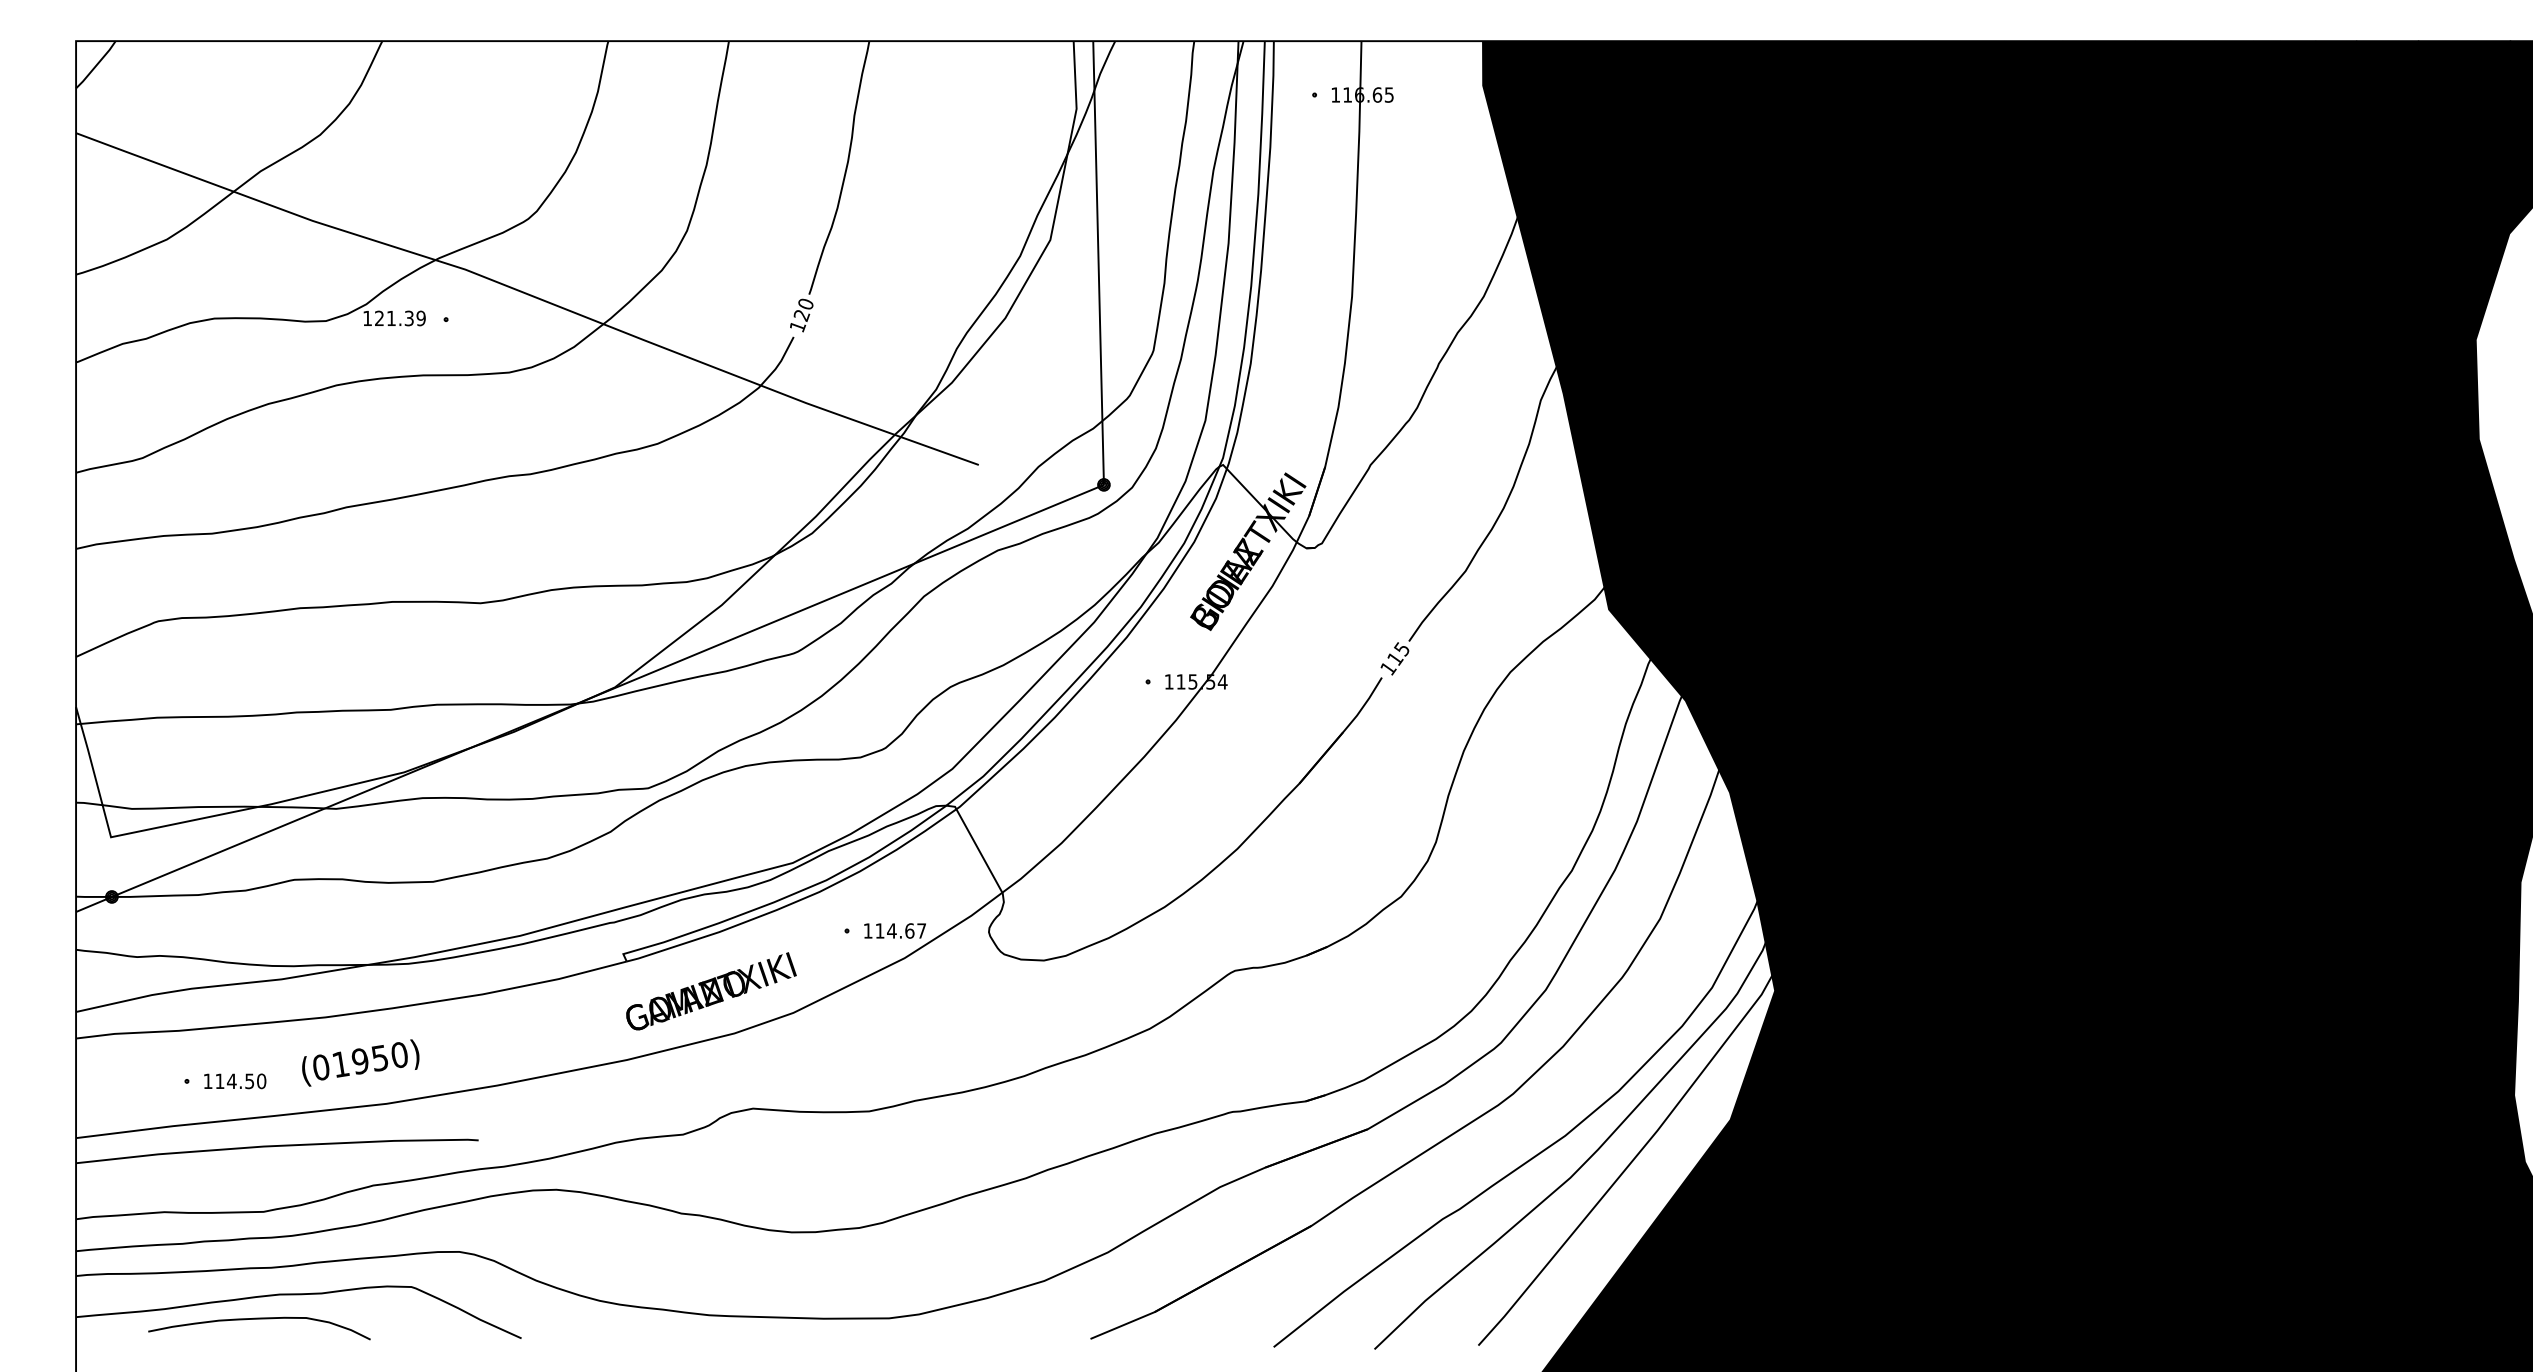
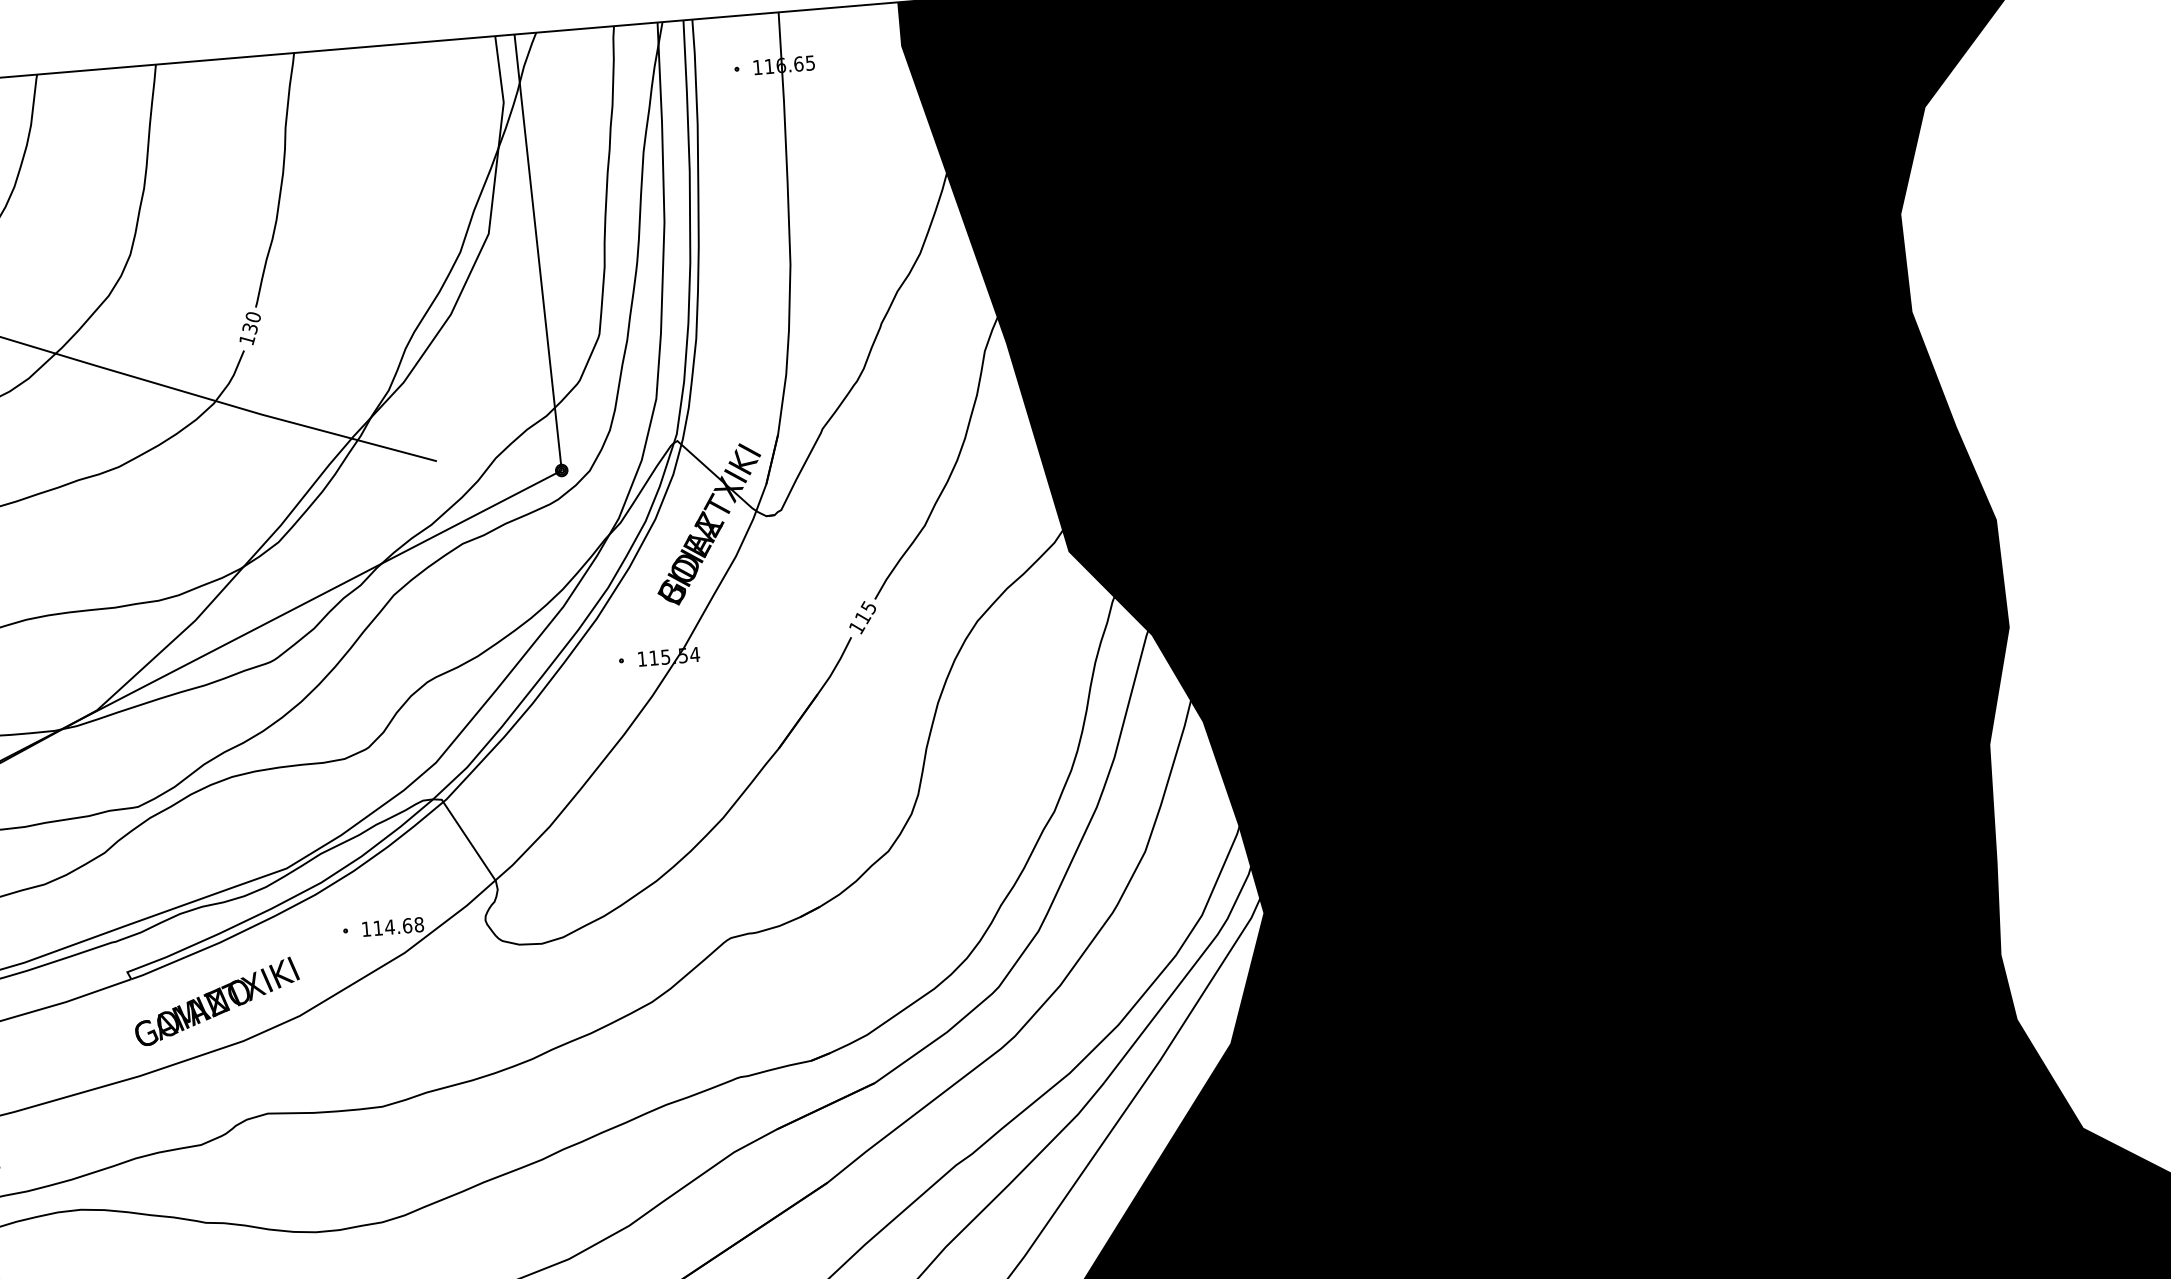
text: (802, 315) -> (250, 328), 120 -> 130
text: (921, 930) -> (418, 924), 114.67 -> 114.68

